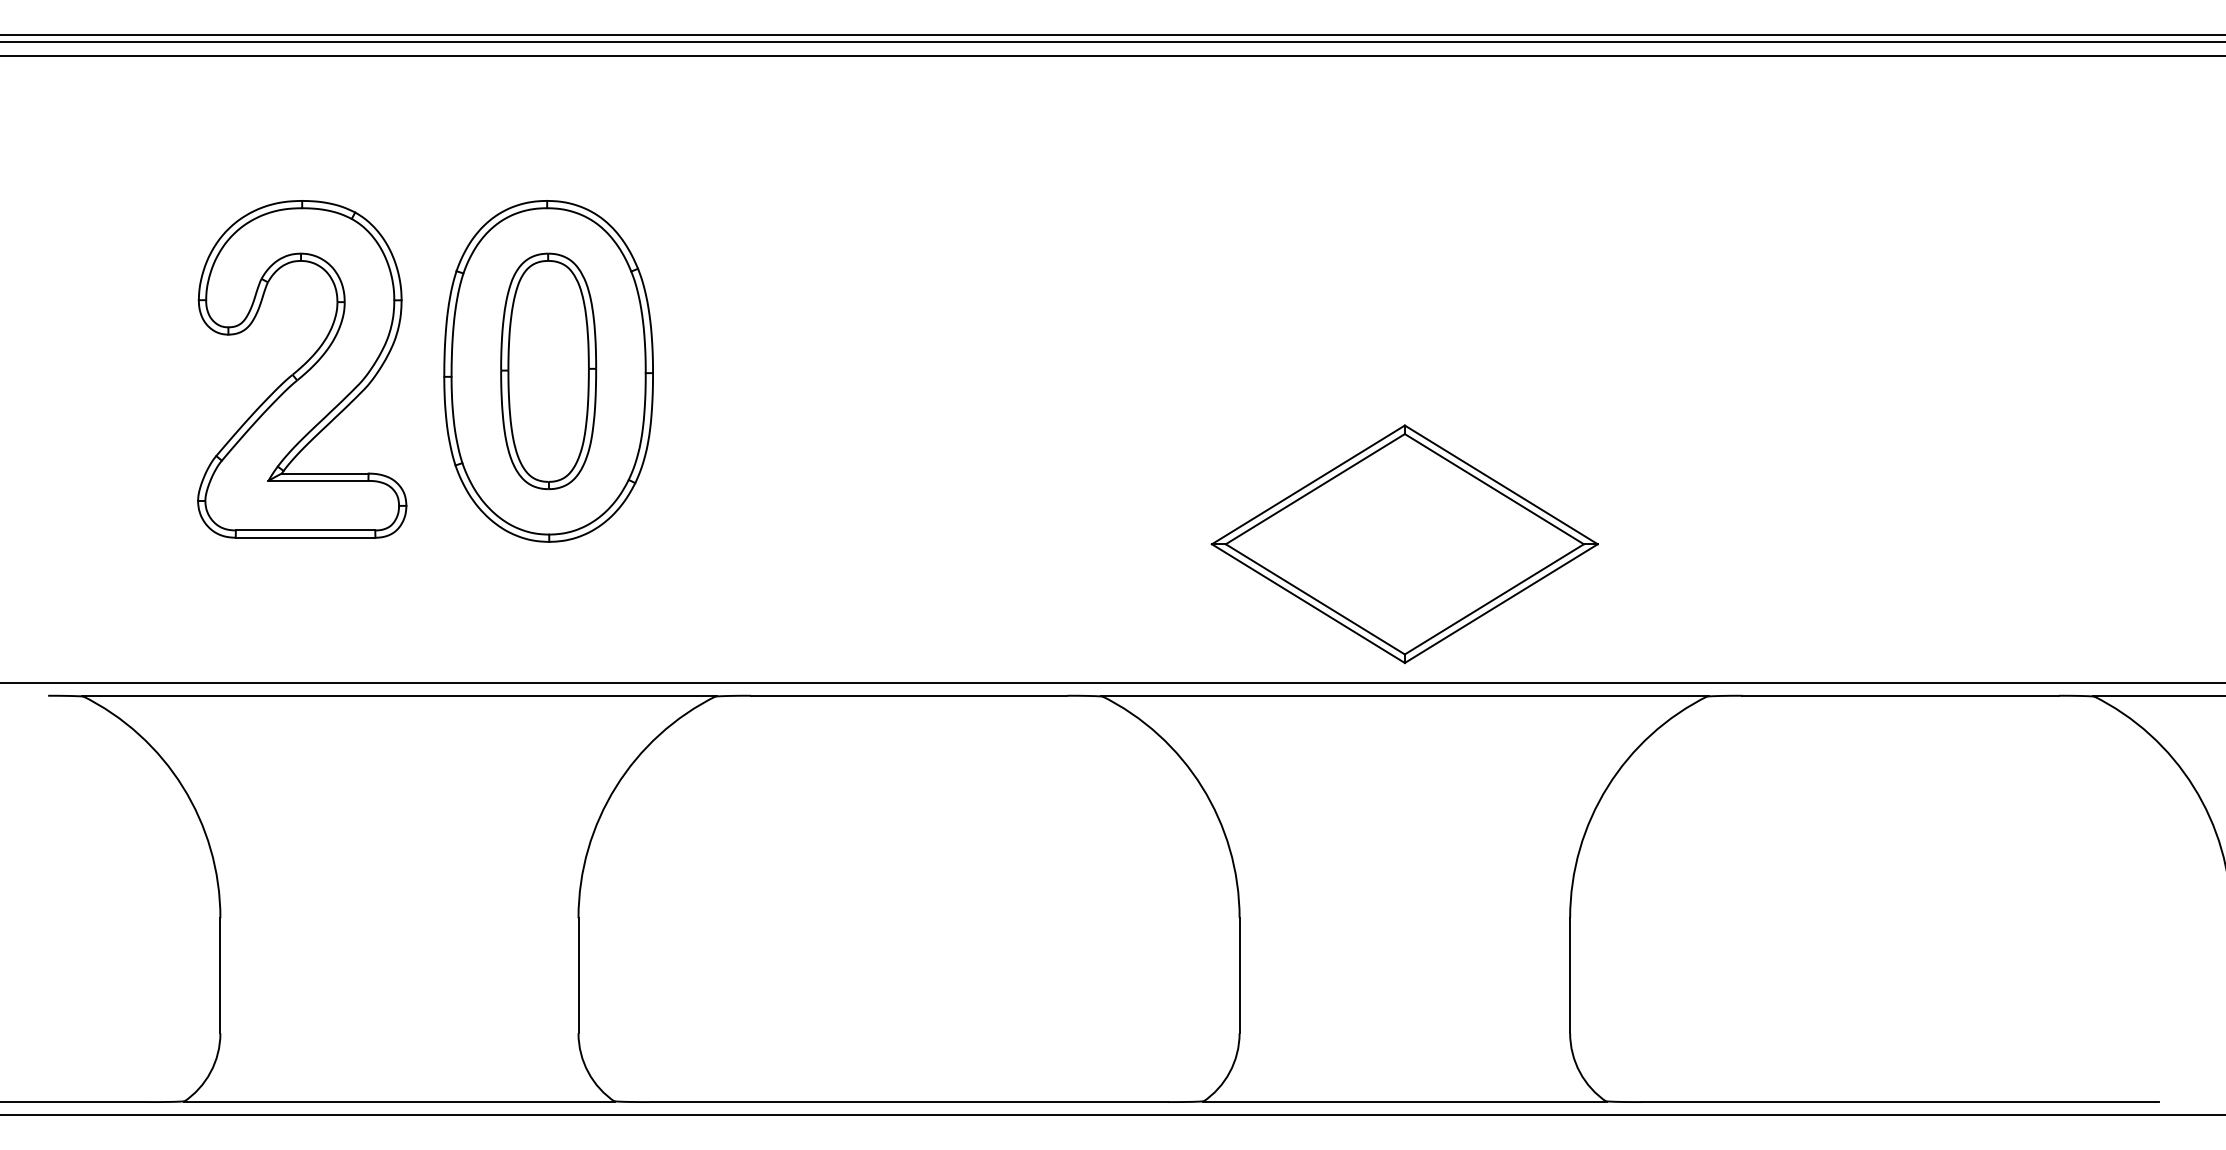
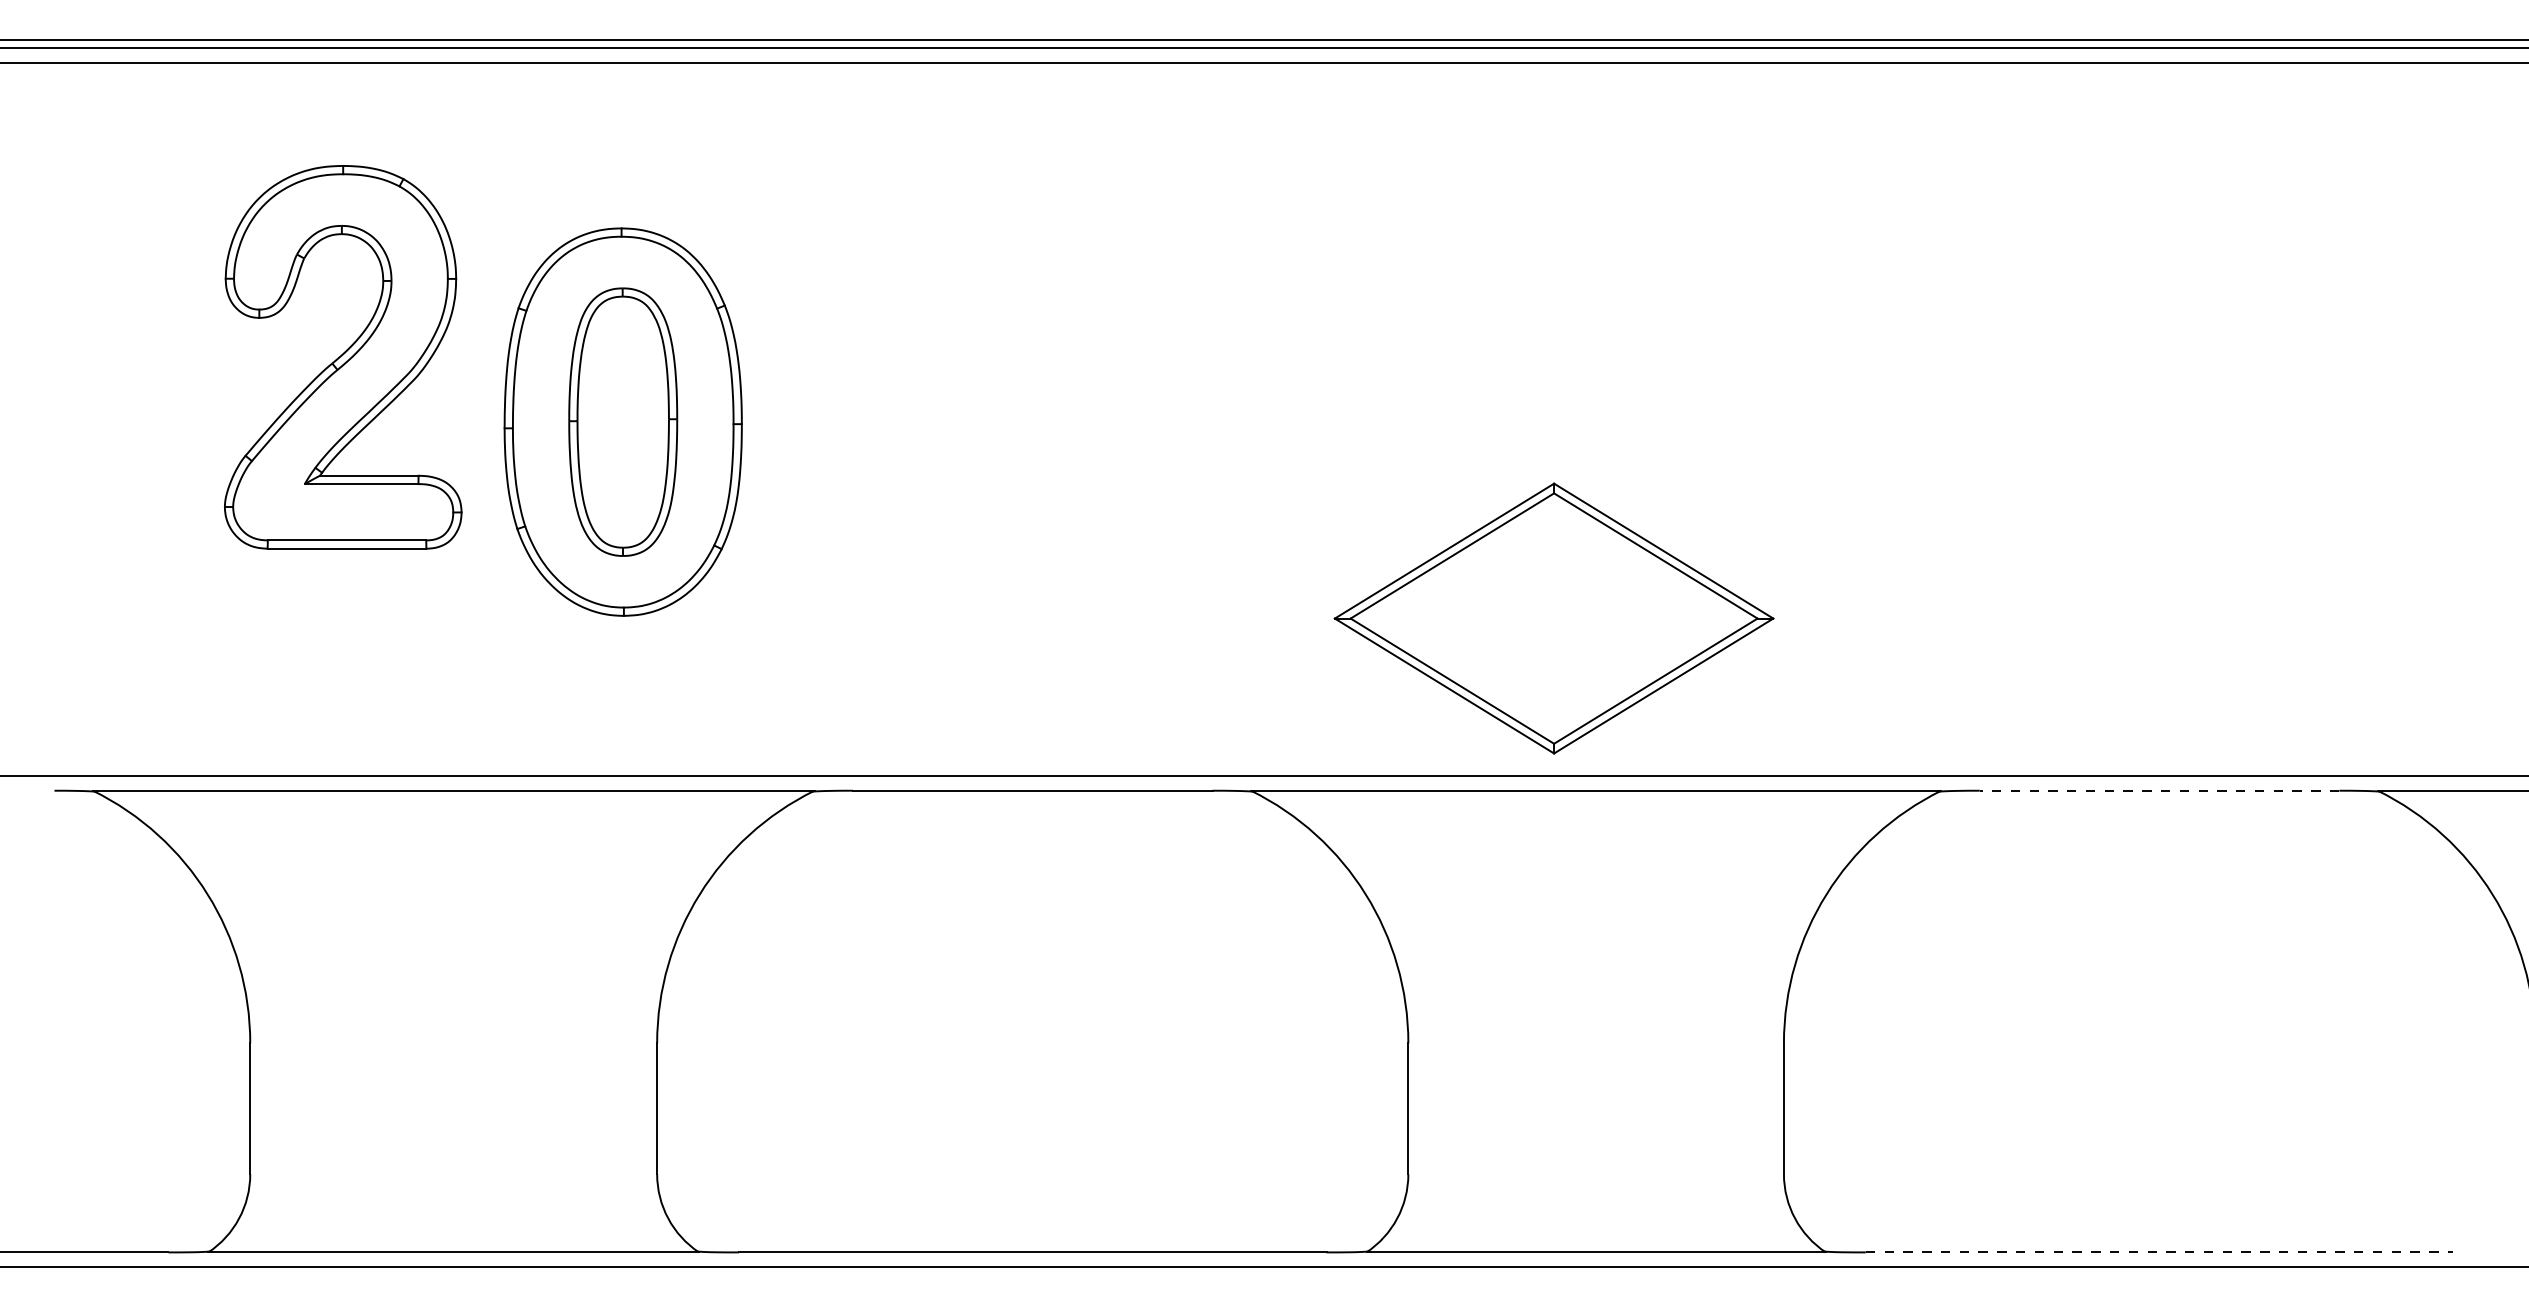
part: (302, 369) -> (343, 357), moved
part: (1404, 544) -> (1553, 618), moved
line: (1900, 695) -> (2159, 790), solid -> dashed
line: (1900, 1102) -> (2159, 1252), solid -> dashed

